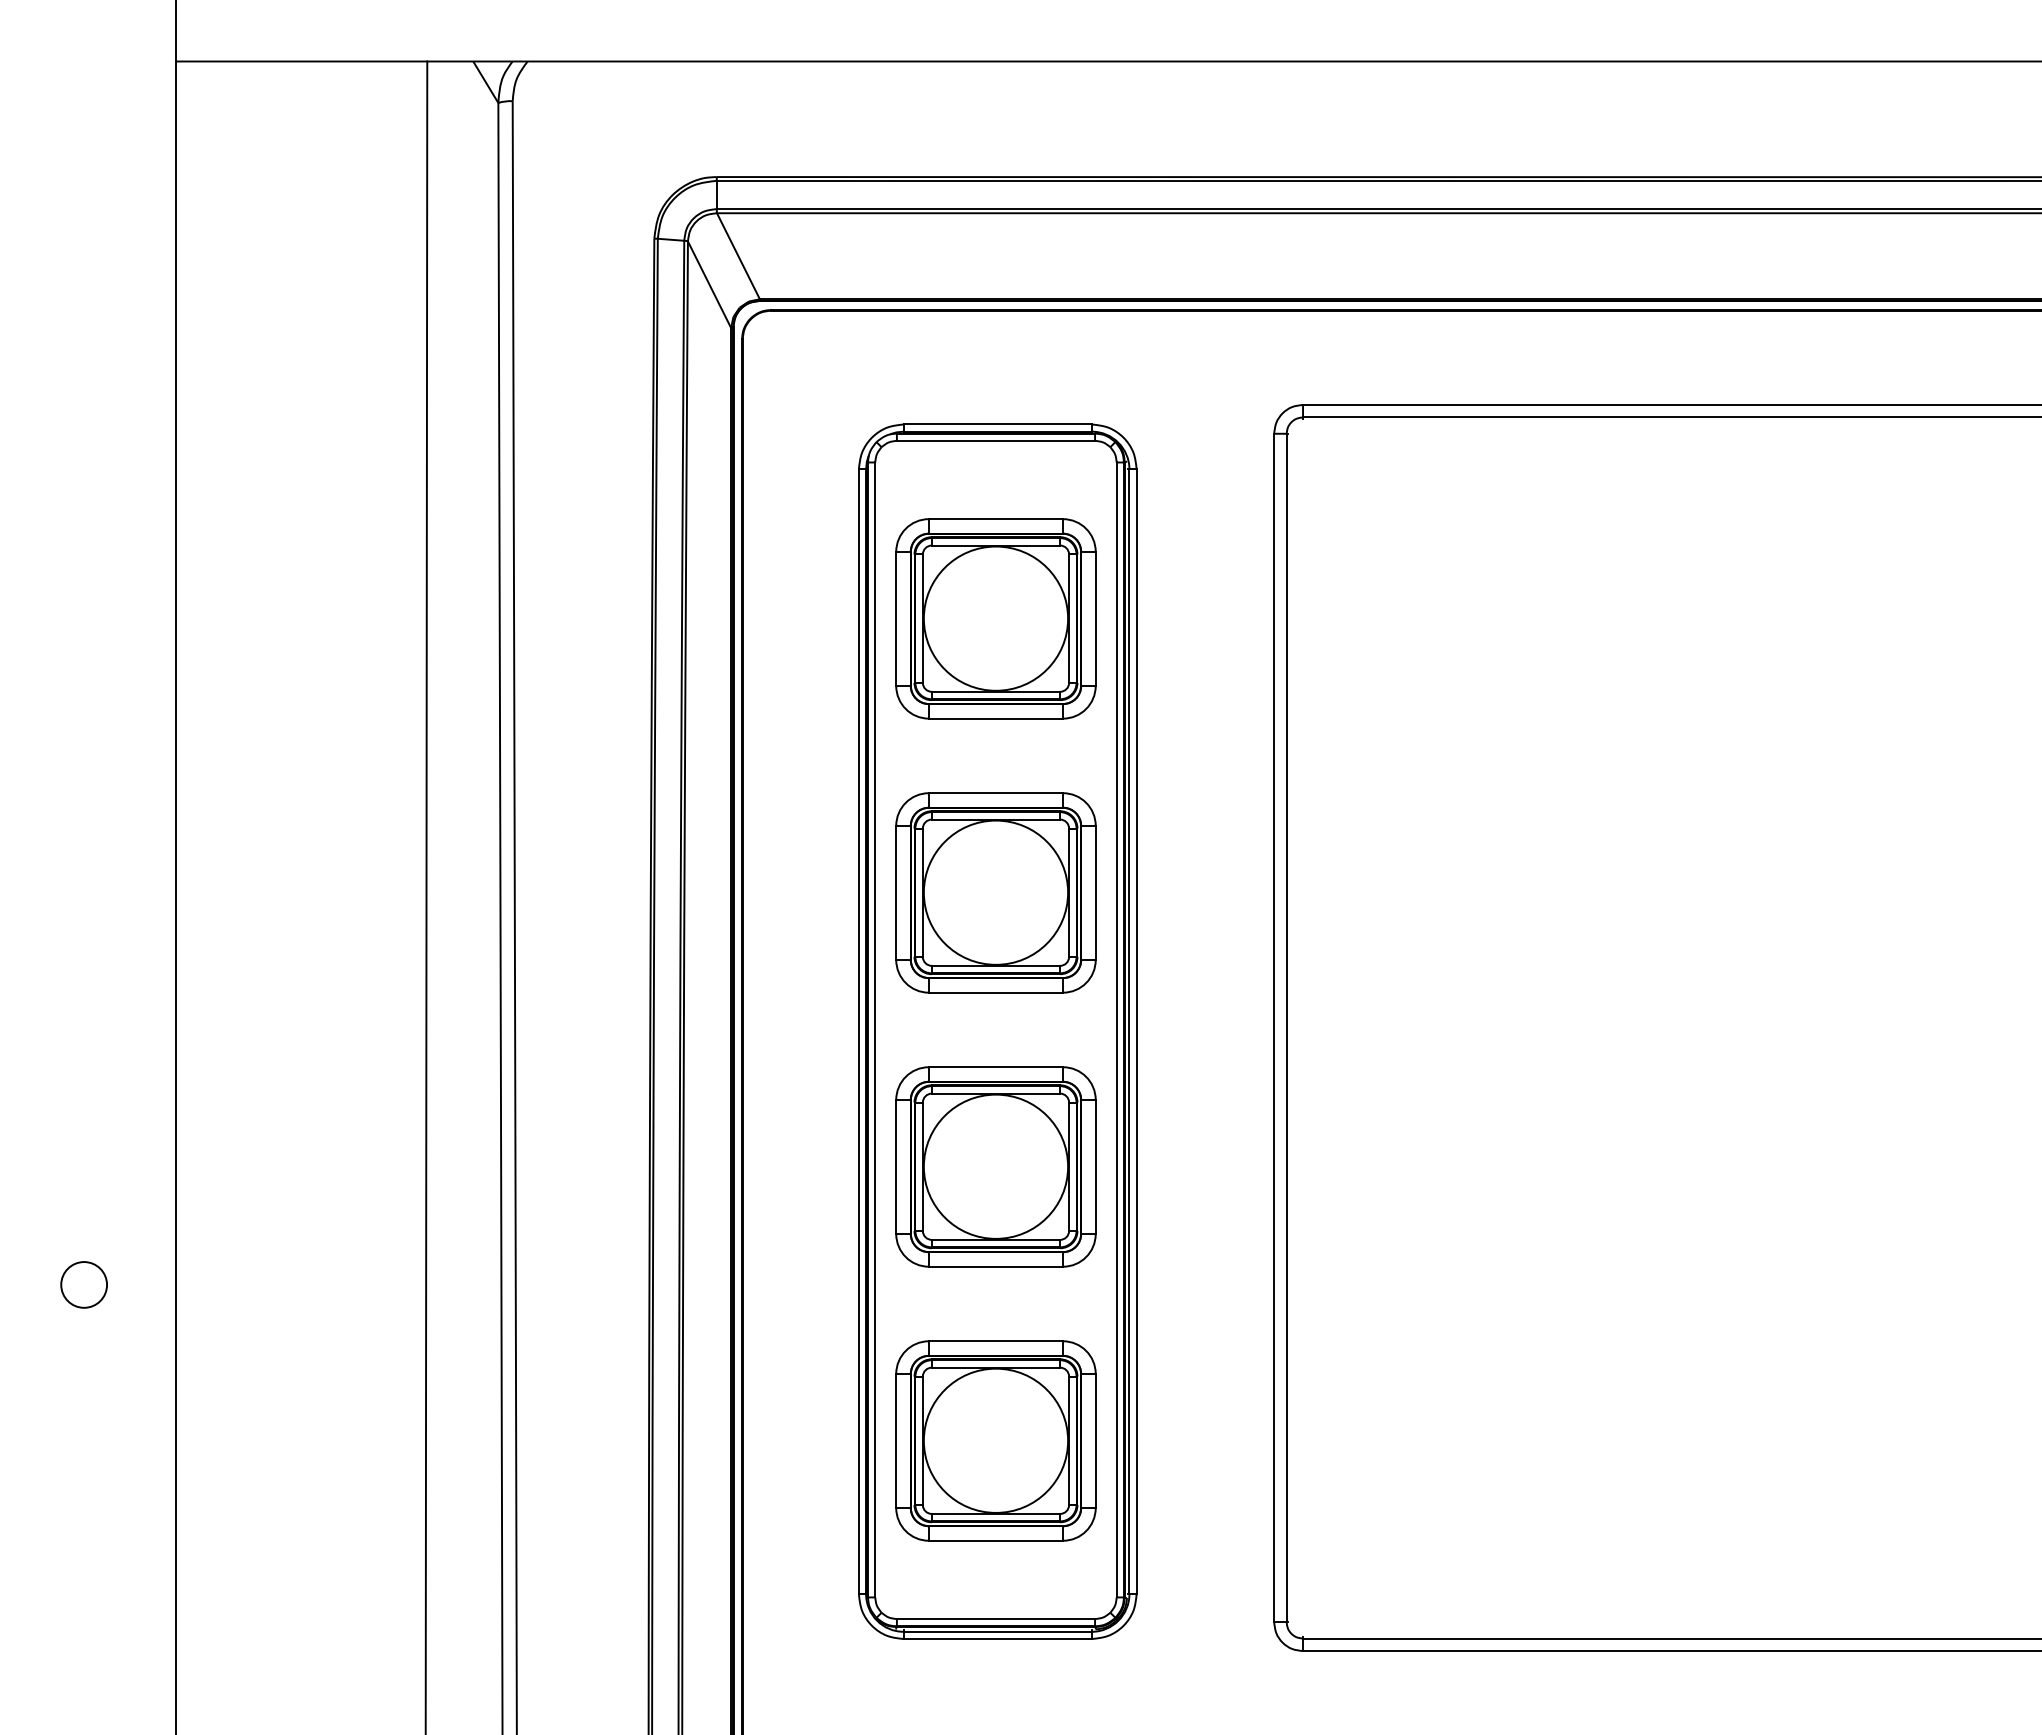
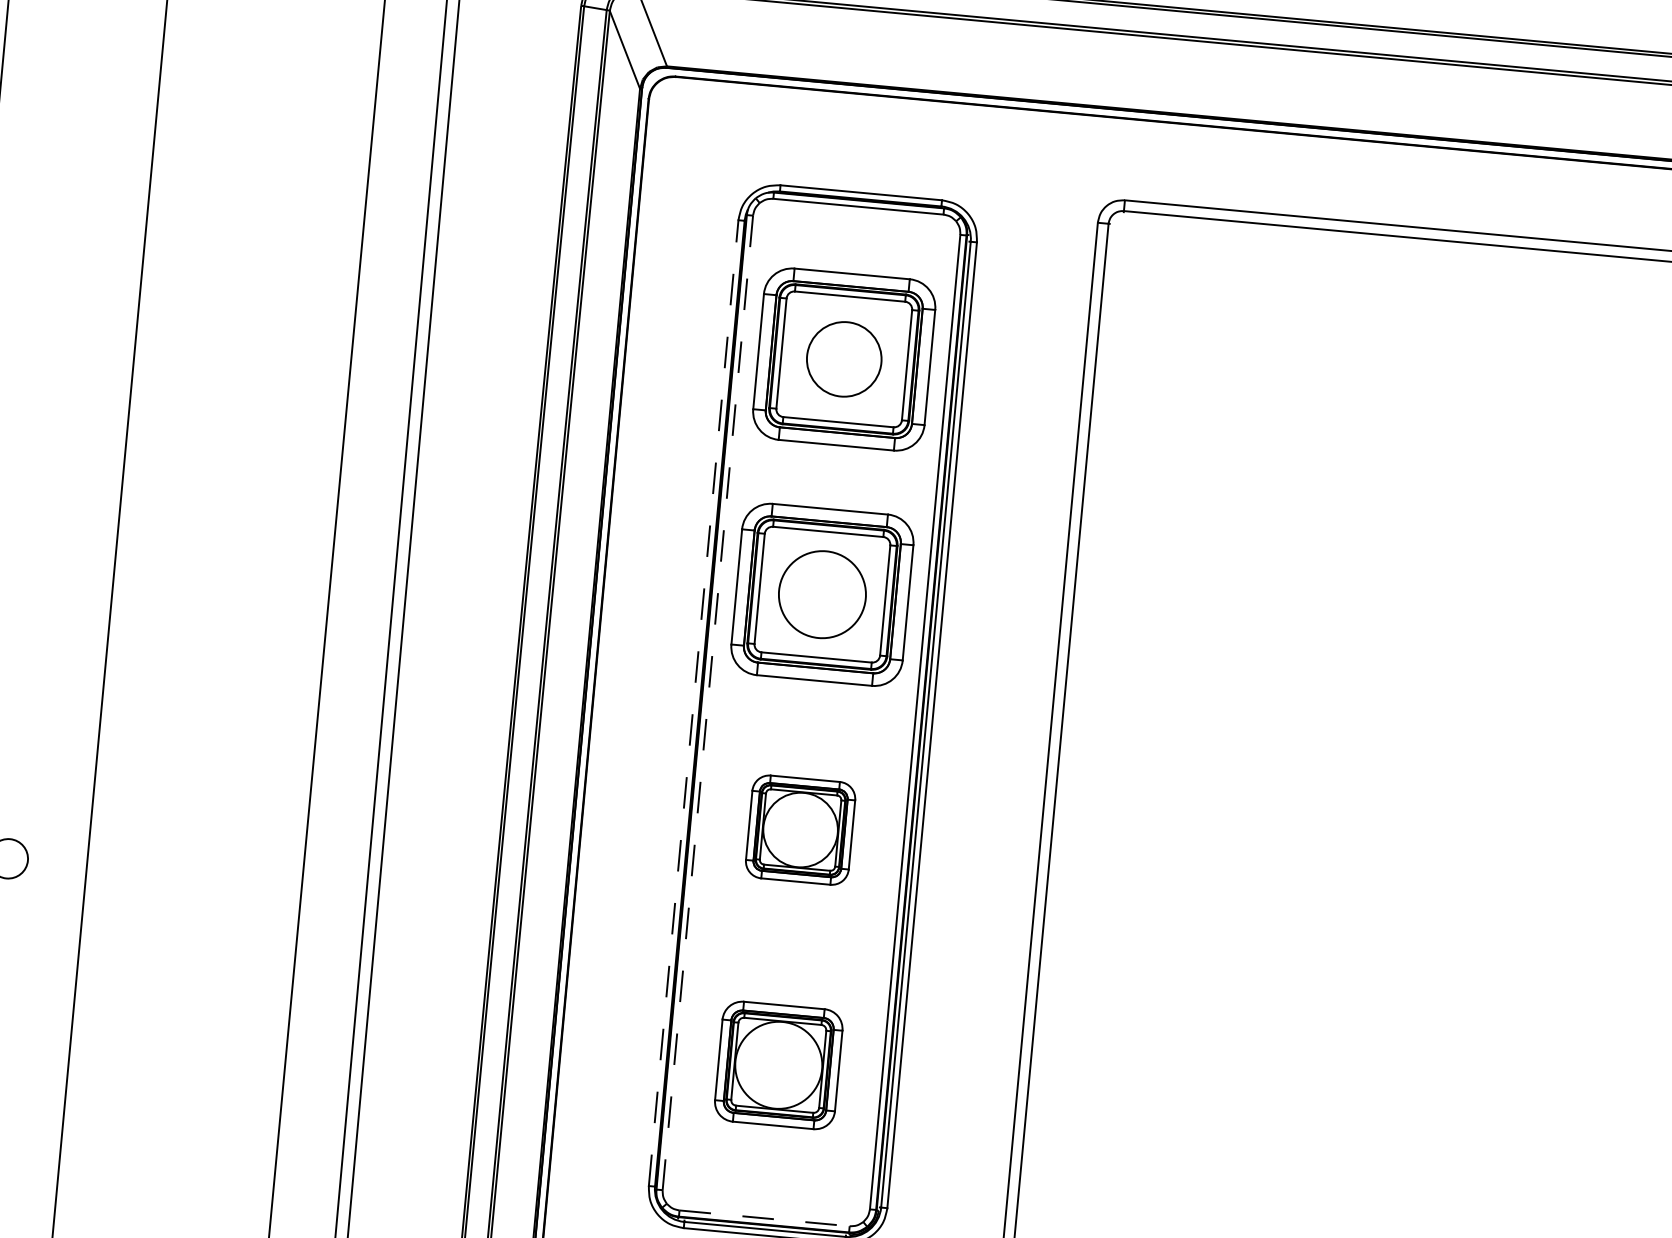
circle: (995, 618) -> (843, 359), size x0.6
circle: (995, 892) -> (822, 594), size x0.7
line: (875, 1030) -> (708, 703), solid -> dashed
line: (858, 1031) -> (693, 702), solid -> dashed
part: (995, 1166) -> (800, 829), size x0.6
part: (995, 1440) -> (778, 1064), size x0.7
line: (996, 1619) -> (764, 1218), solid -> dashed

